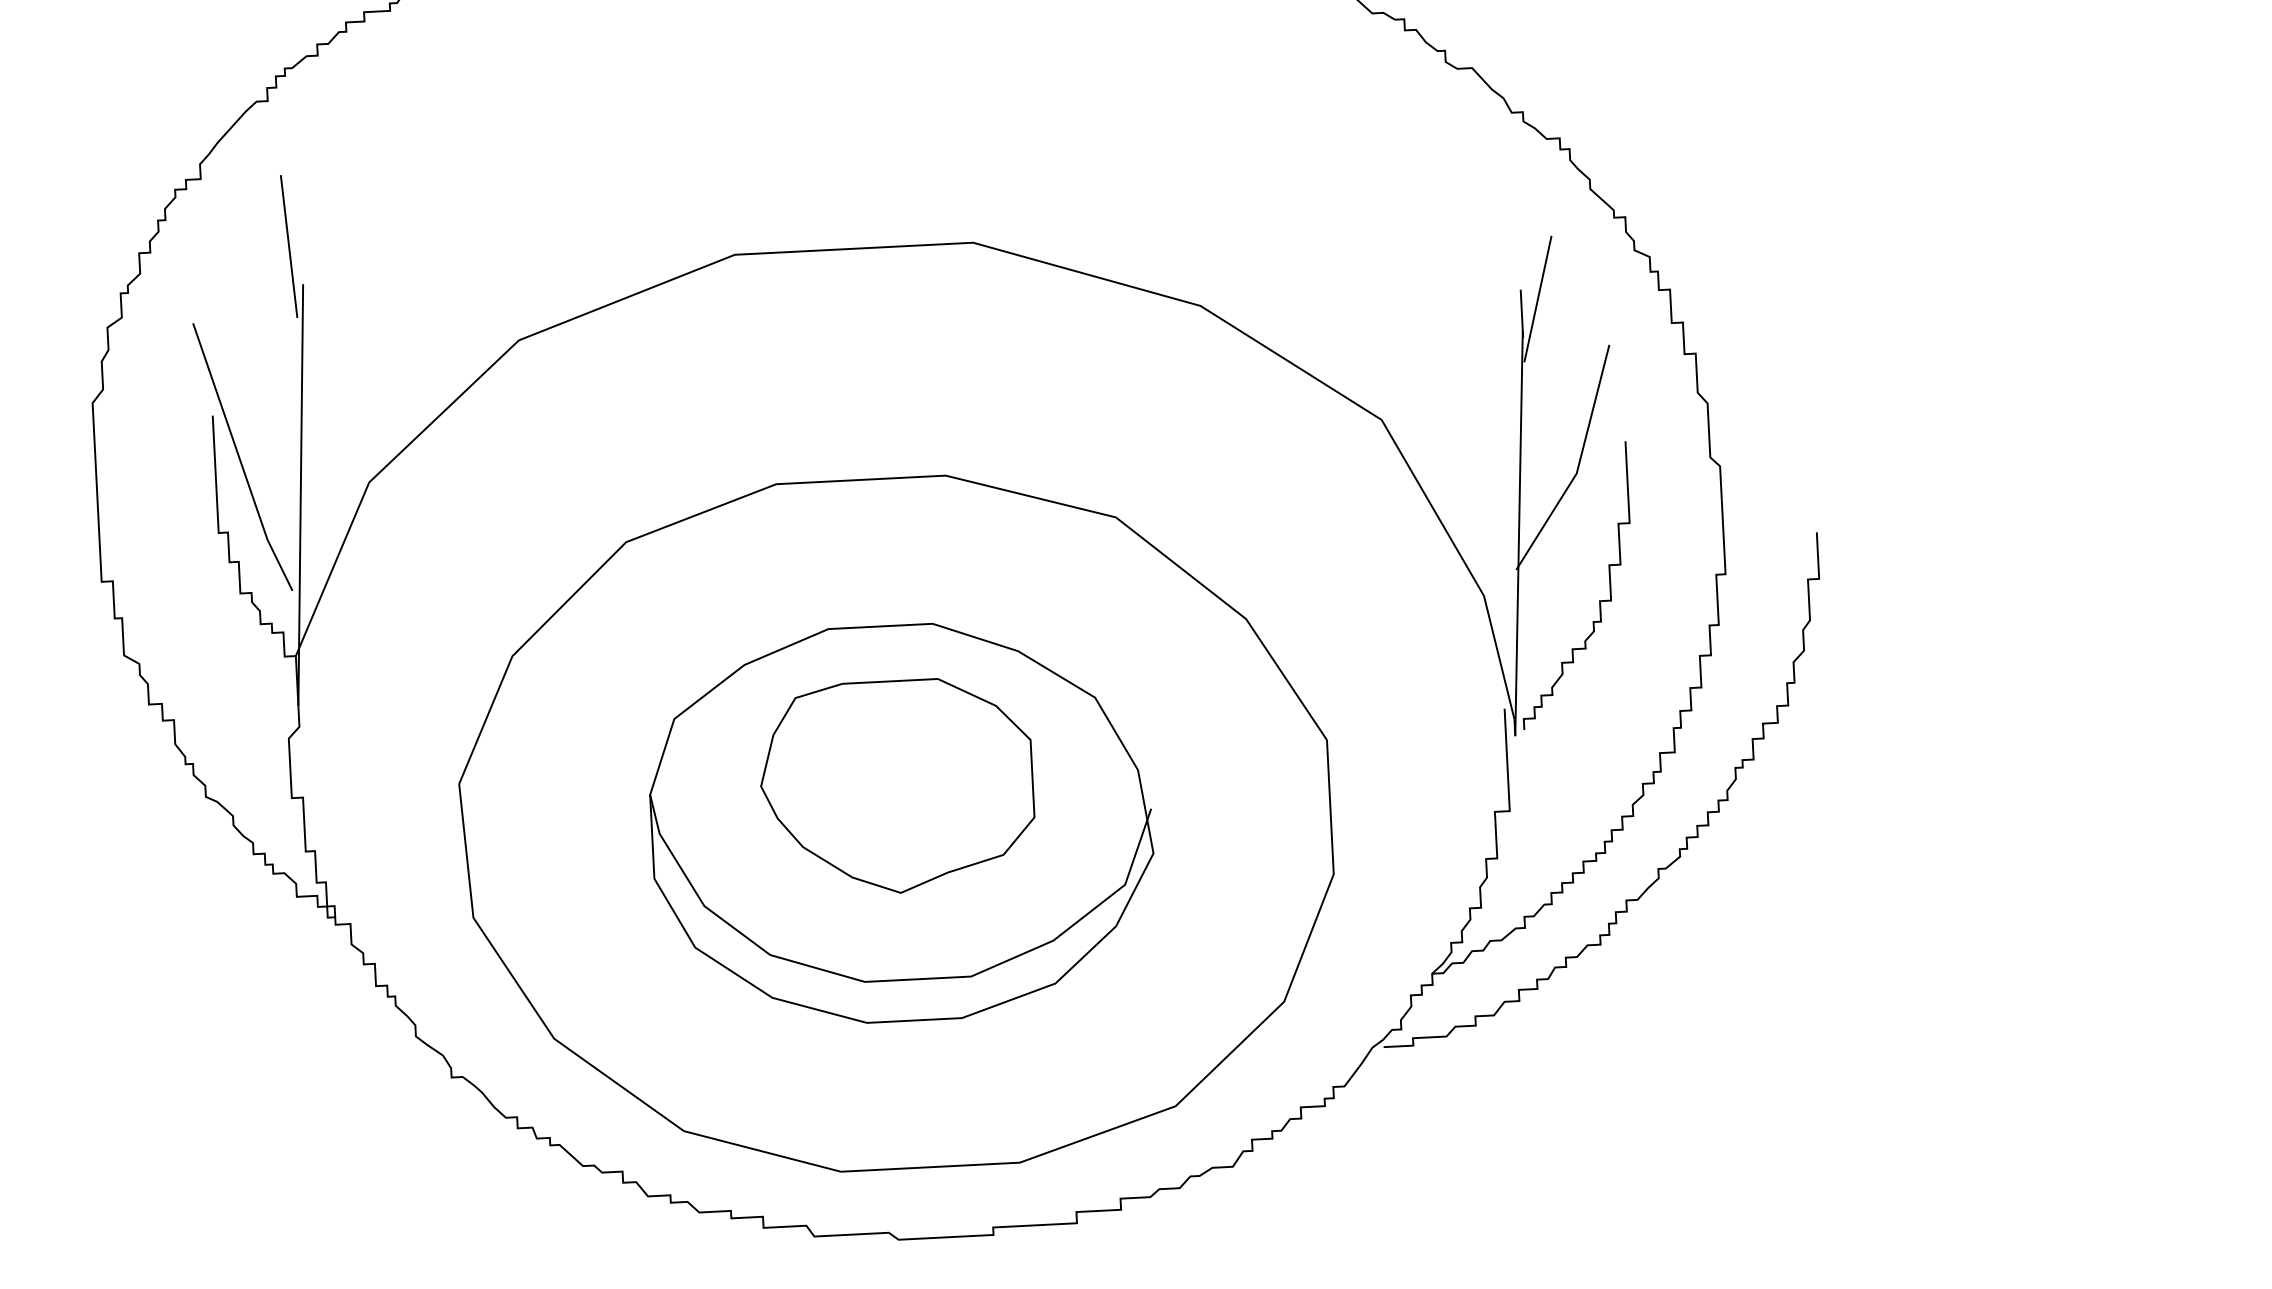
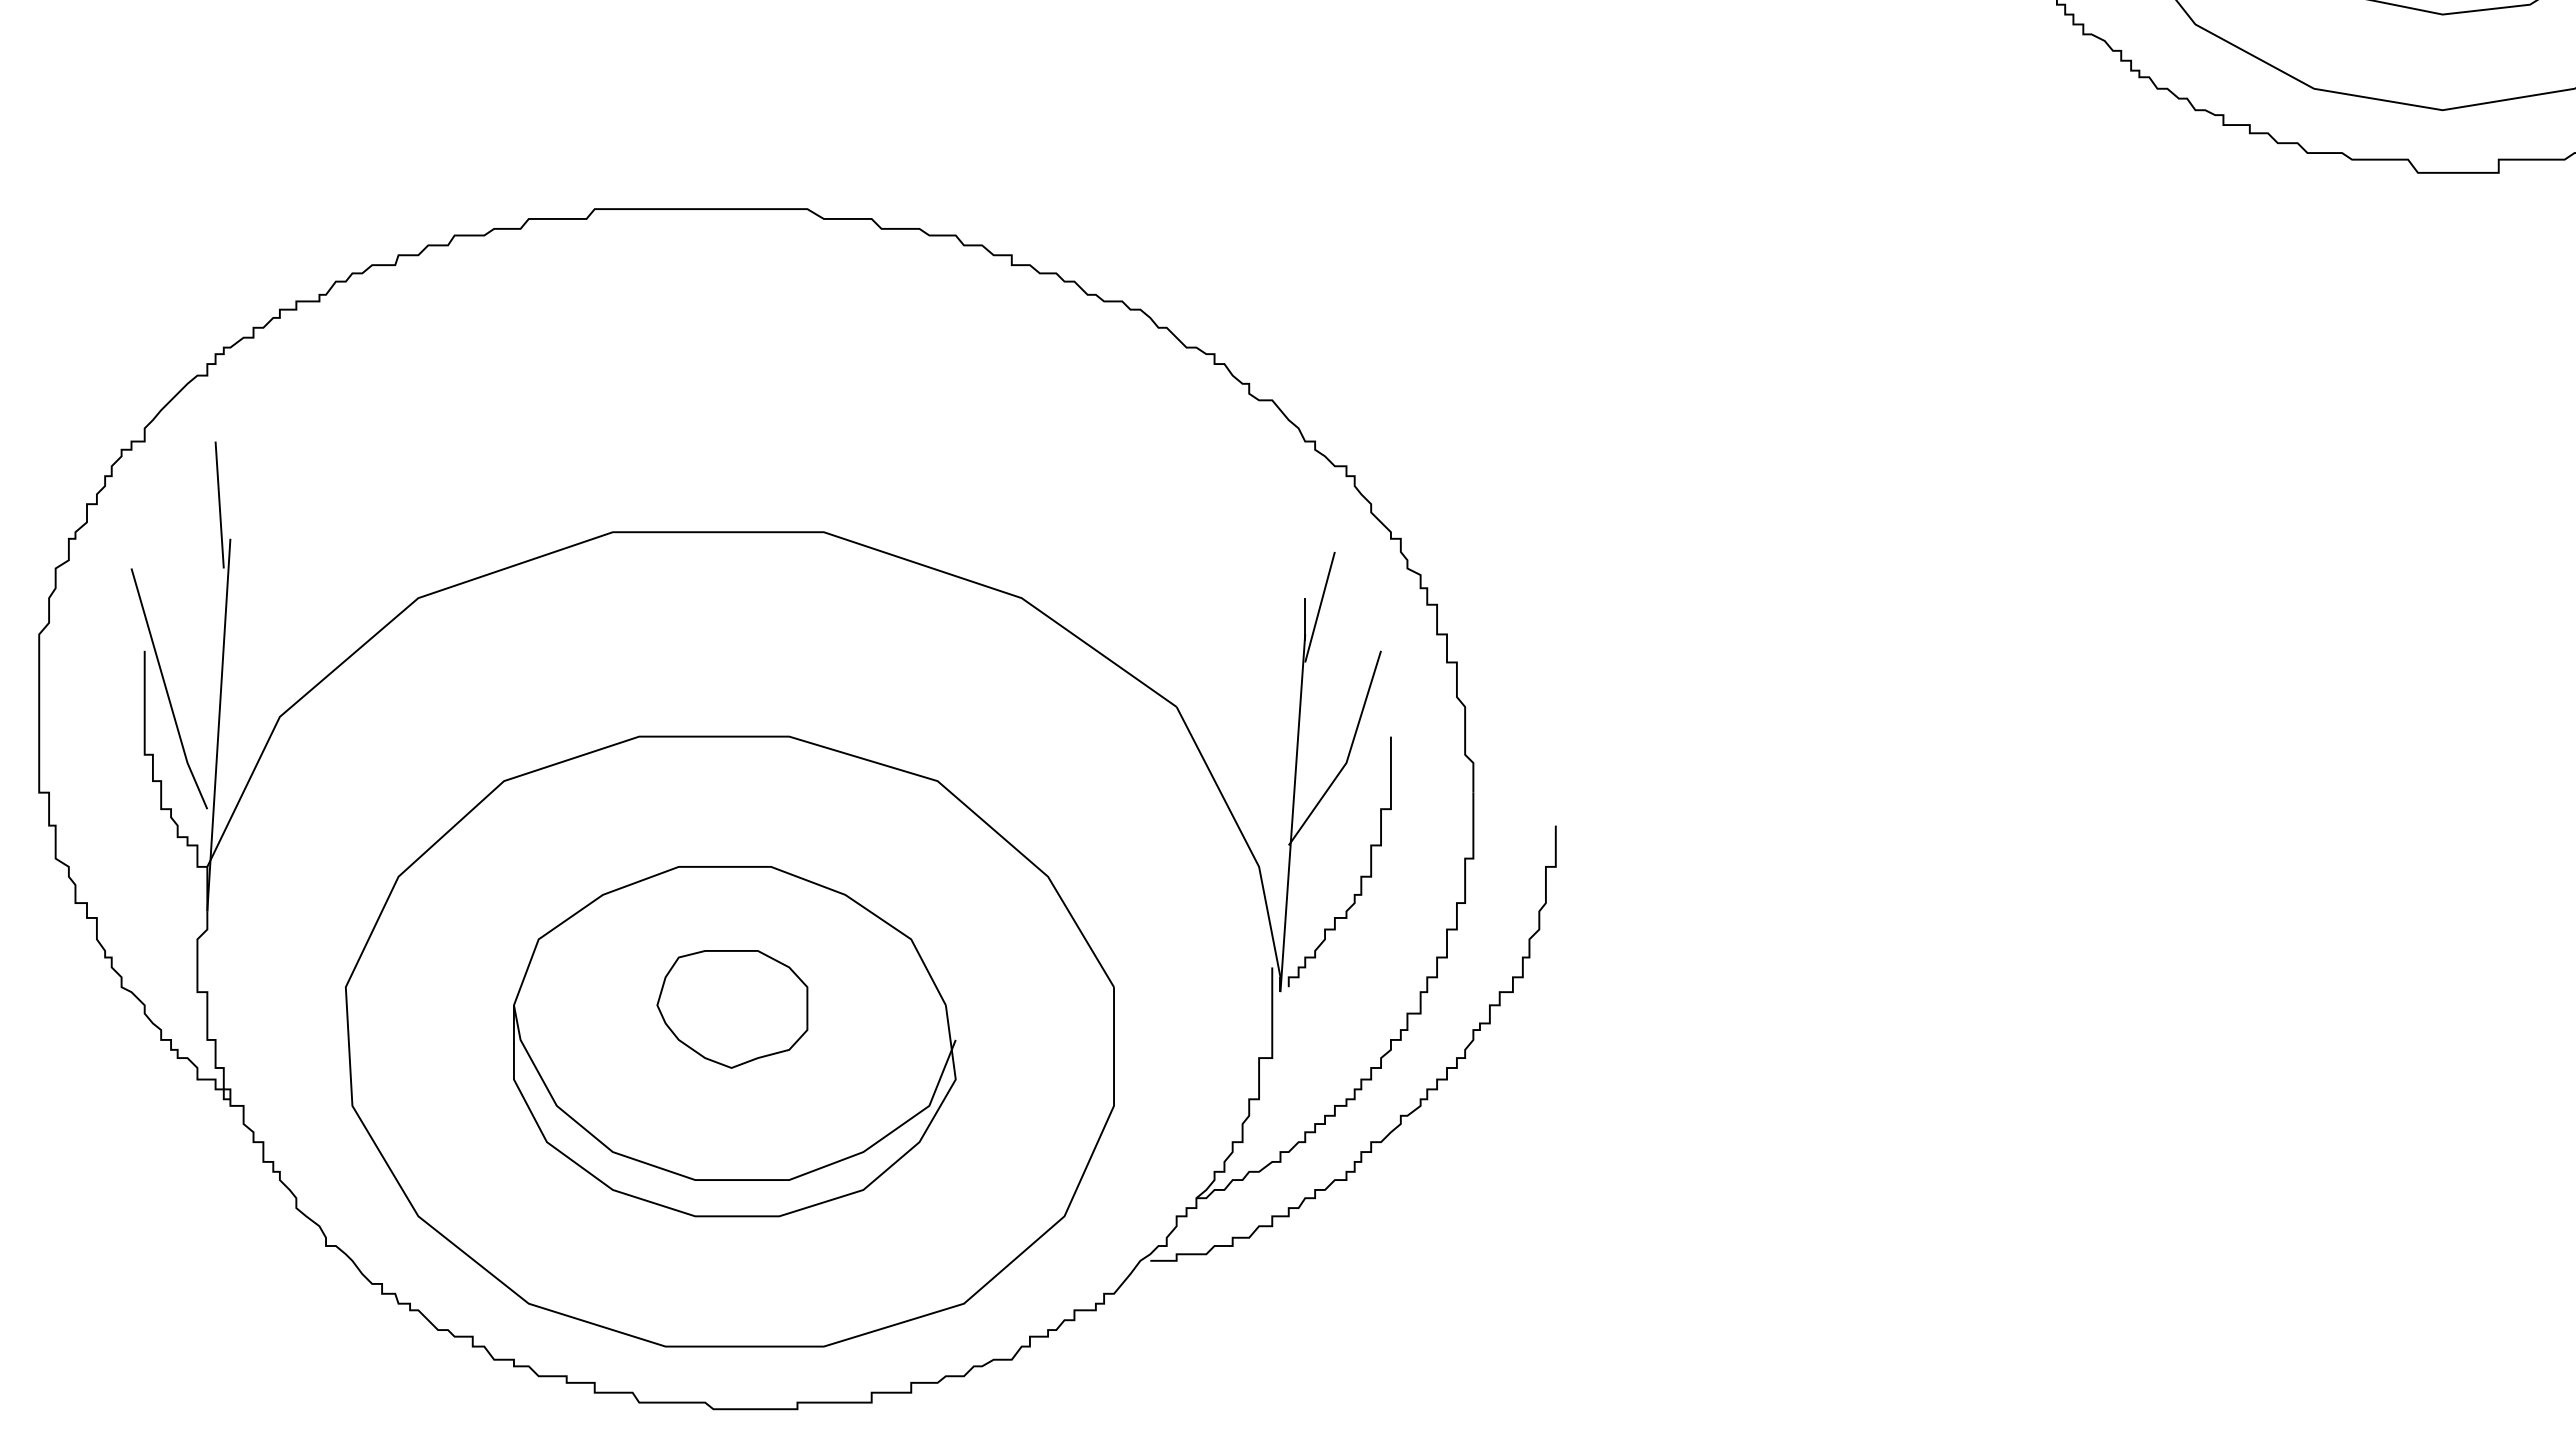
part: (897, 787) -> (732, 1009), size x0.62

